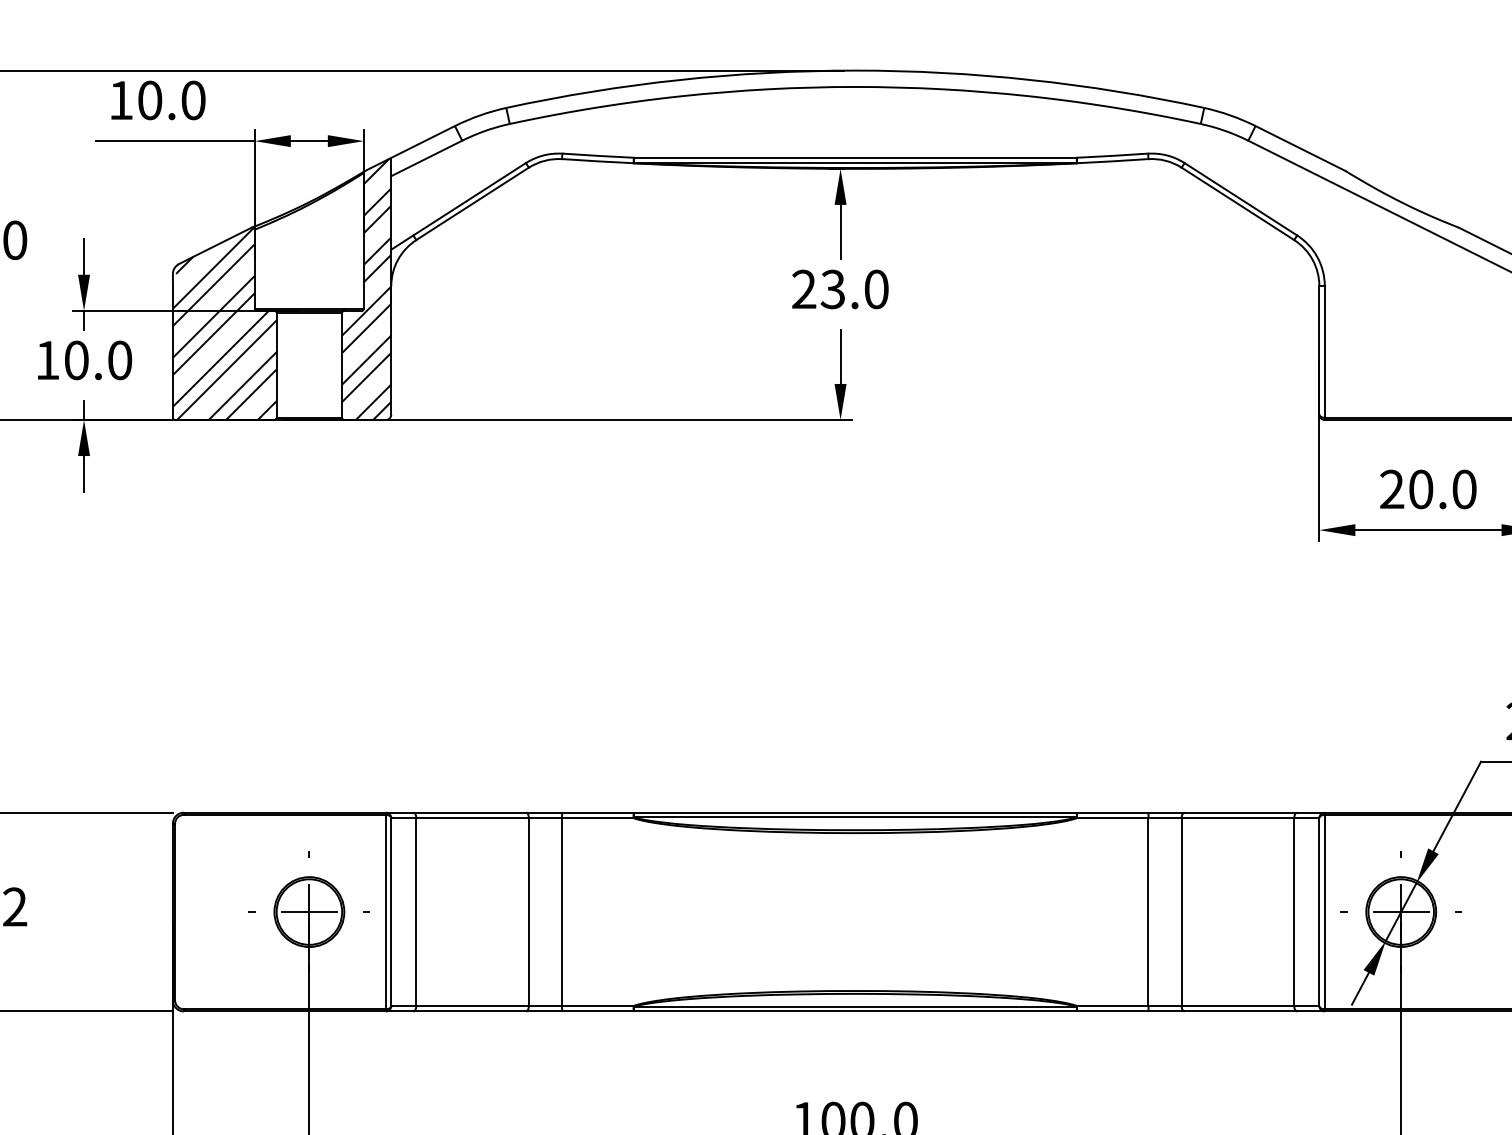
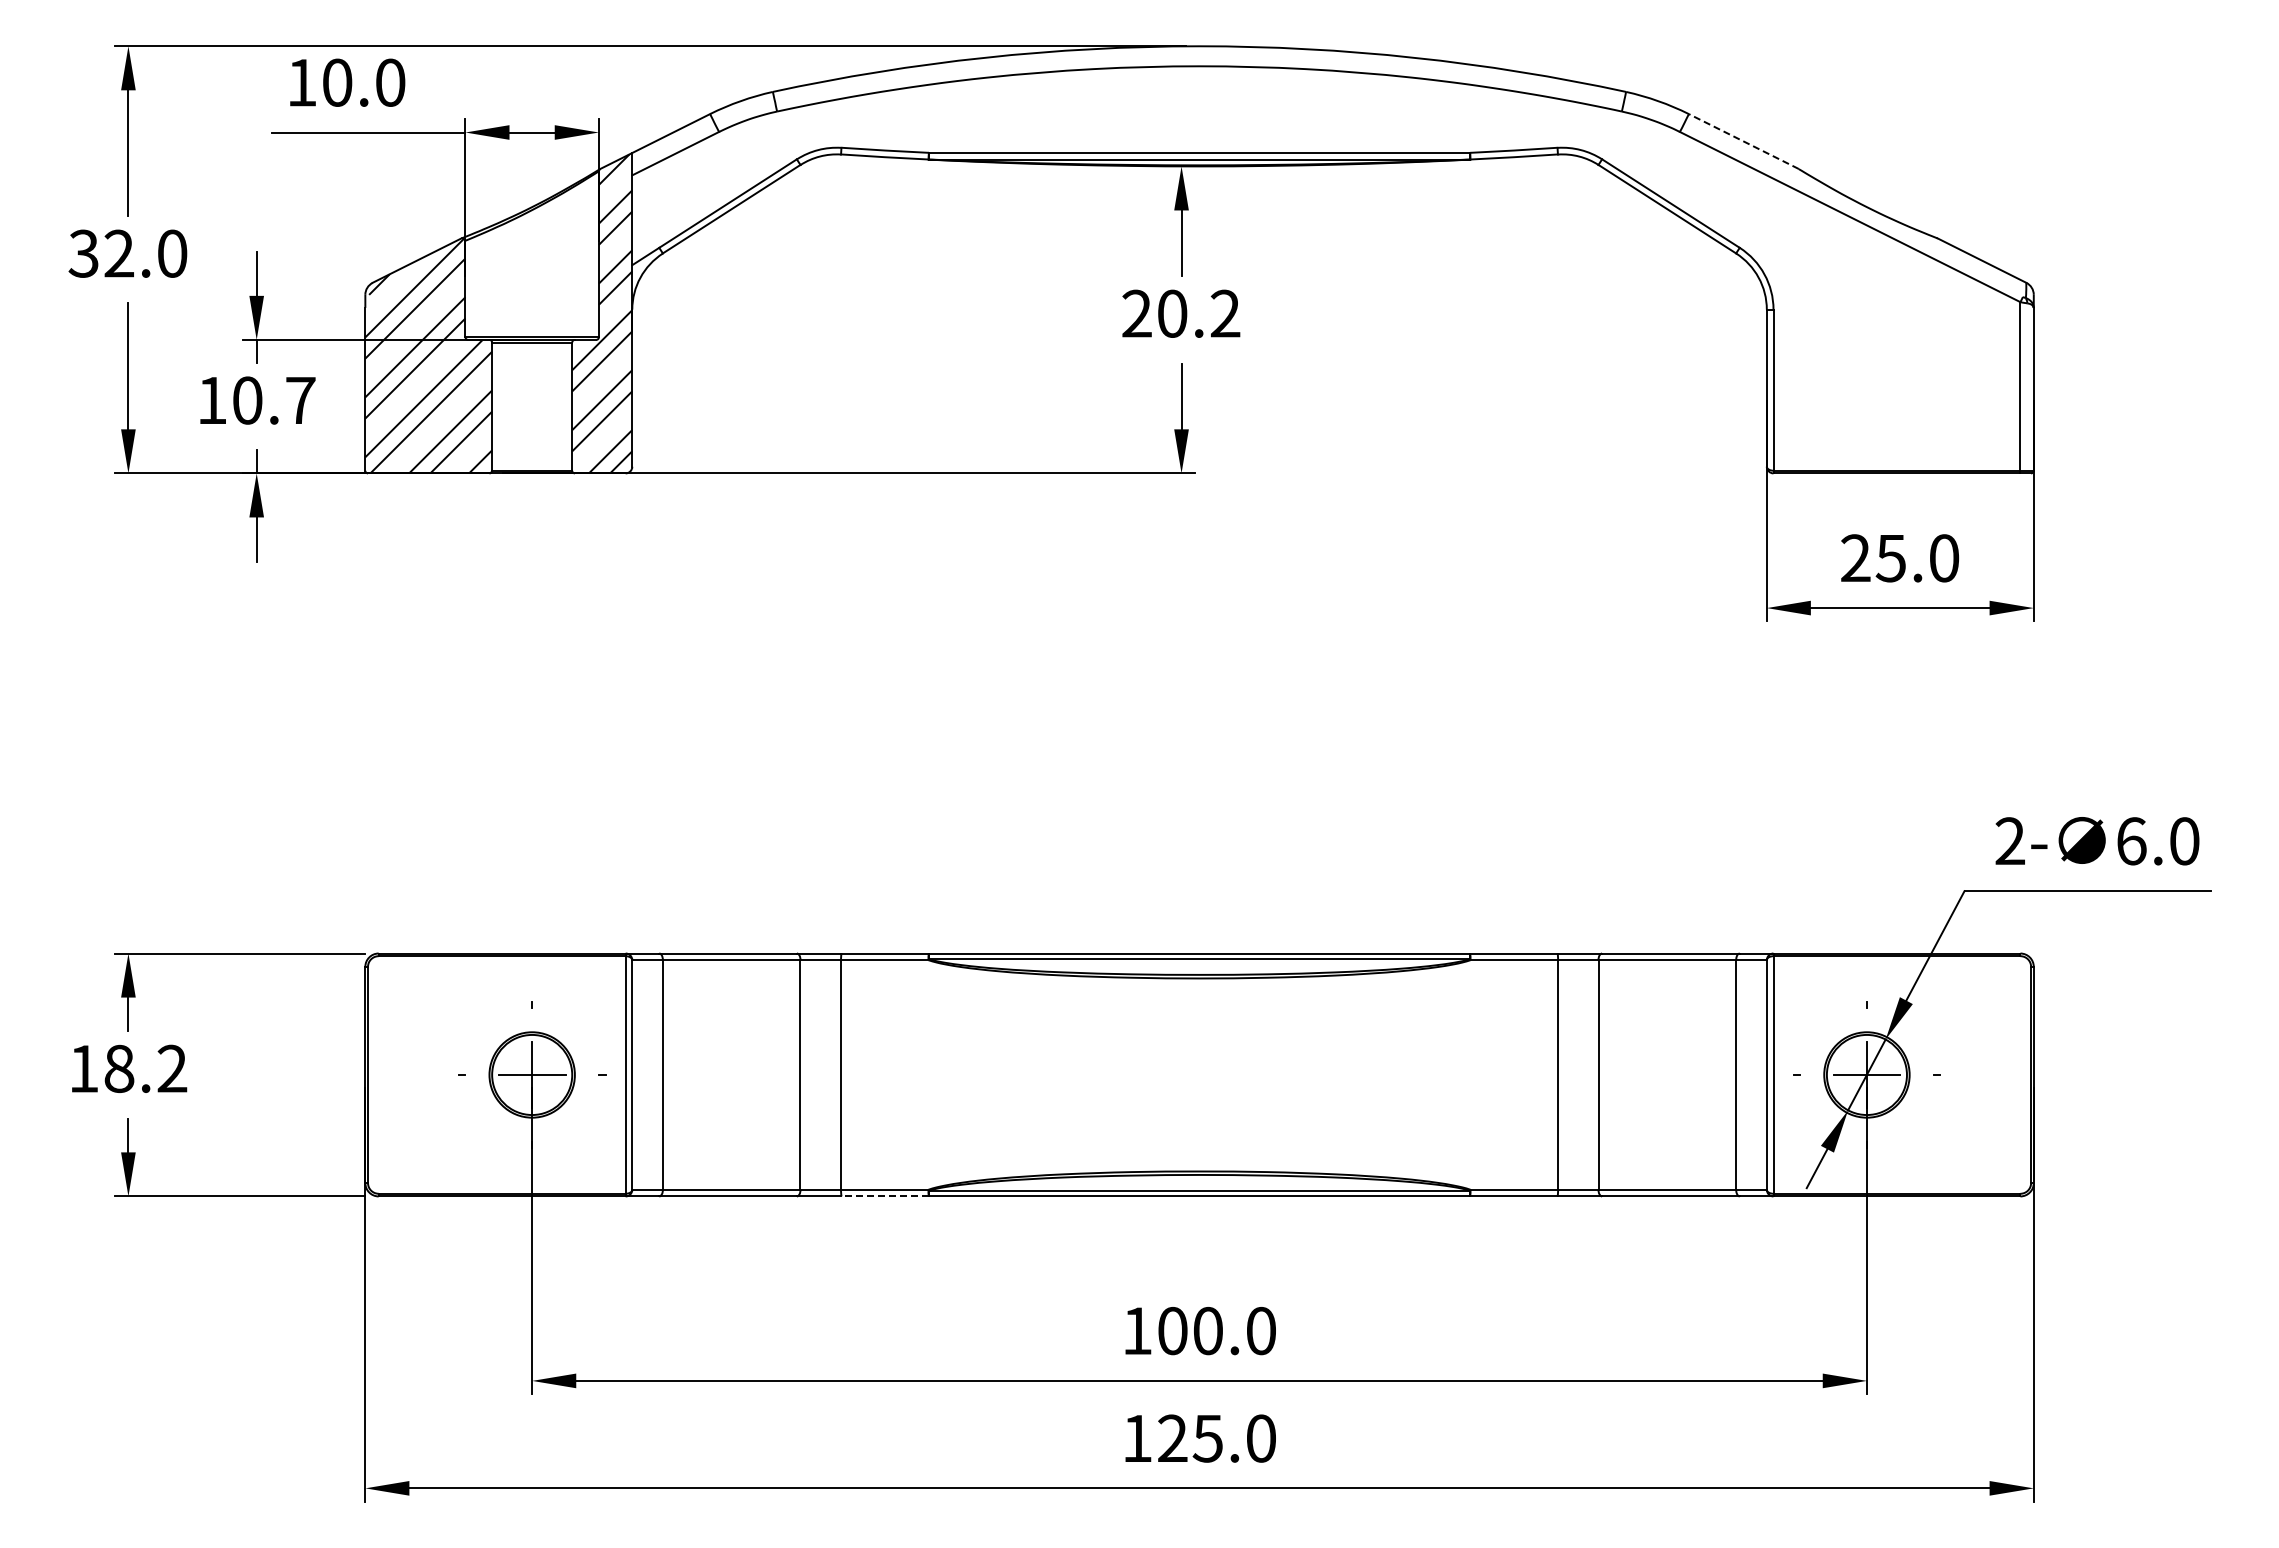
line: (1300, 148) -> (1743, 141), solid -> dashed
text: (854, 289) -> (1198, 313), 23.0 -> 20.2
text: (119, 360) -> (300, 400), 10.0 -> 10.7
text: (1420, 489) -> (1890, 558), 20.0 -> 25.0
line: (598, 1011) -> (885, 1196), solid -> dashed

